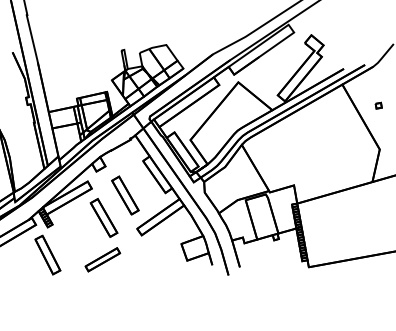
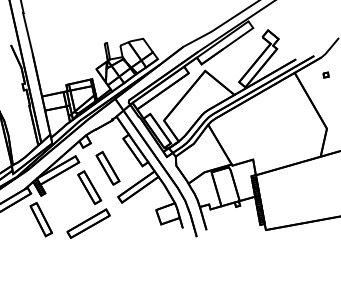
part: (378, 105) -> (325, 74), moved
part: (102, 259) -> (88, 223), size x1.43

